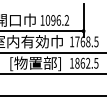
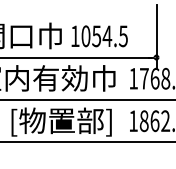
text: (60, 20) -> (110, 36), 1096.2 -> 1054.5

